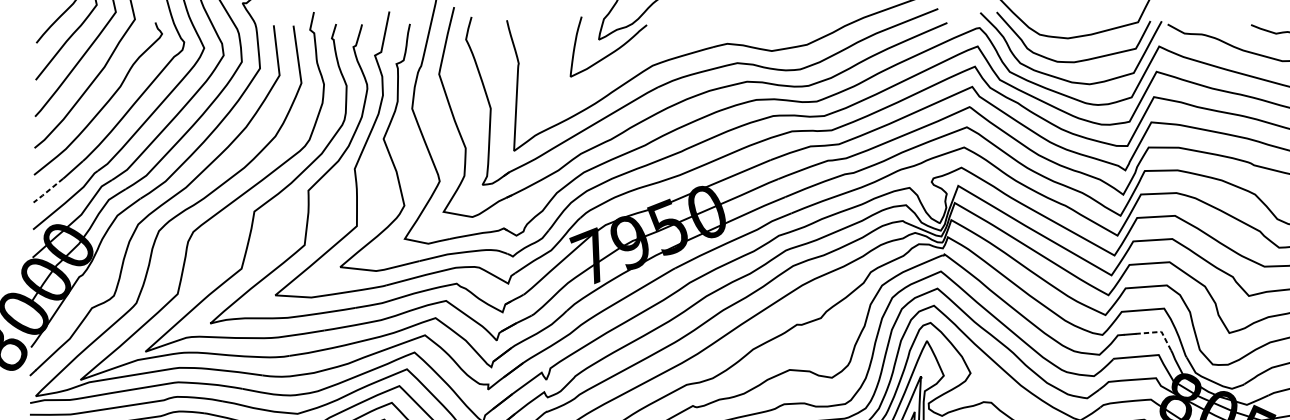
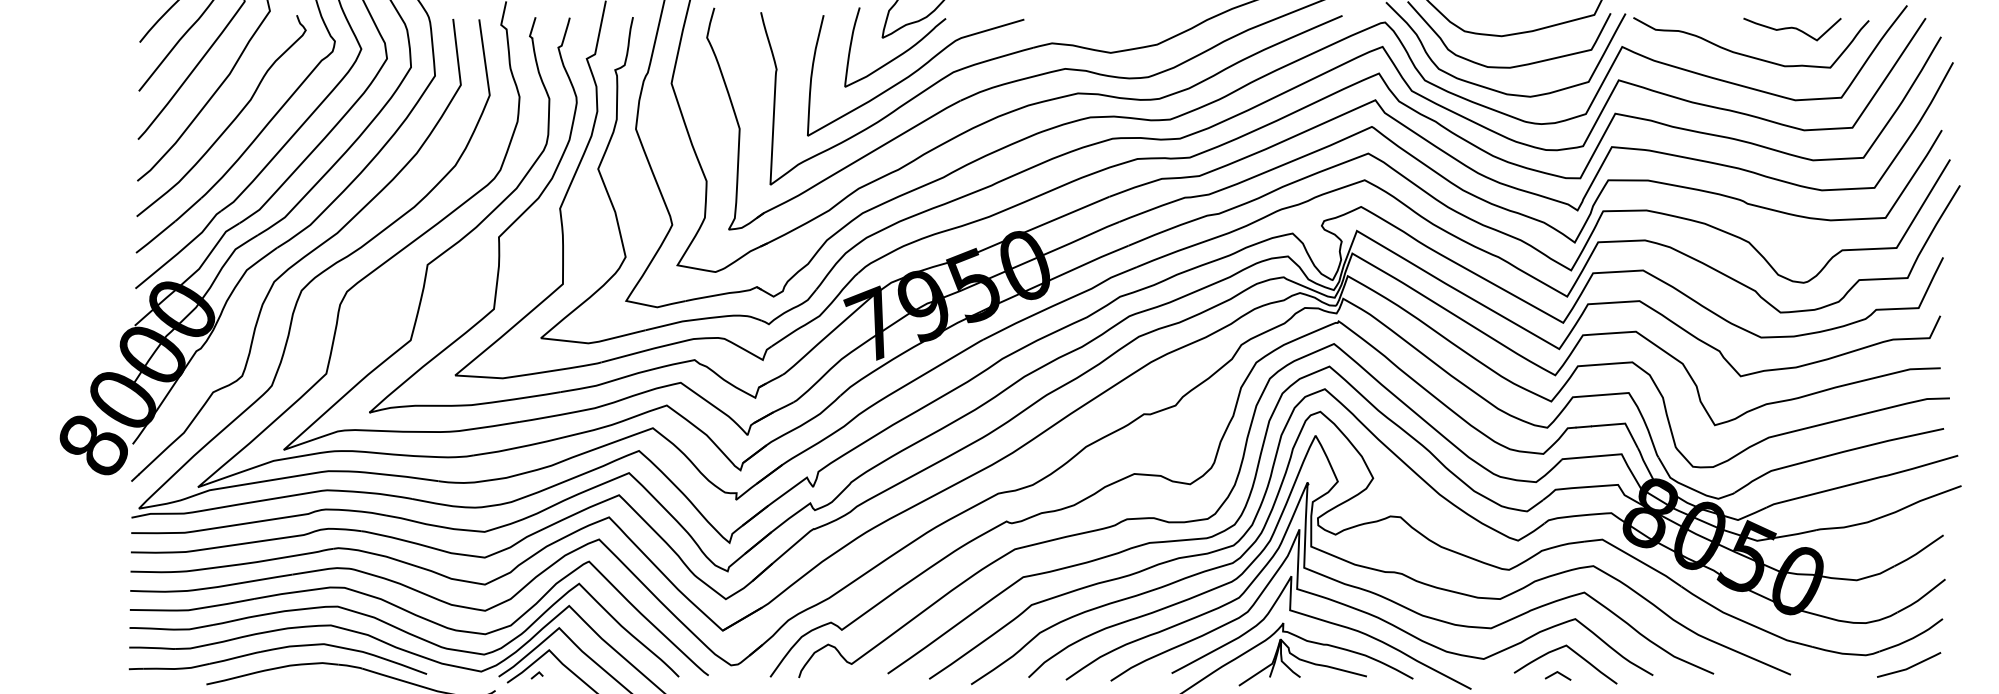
curve: (623, 66) -> (914, 73), added
line: (48, 190) -> (155, 237), dashed -> solid
line: (1159, 331) -> (1622, 423), dashed -> solid

